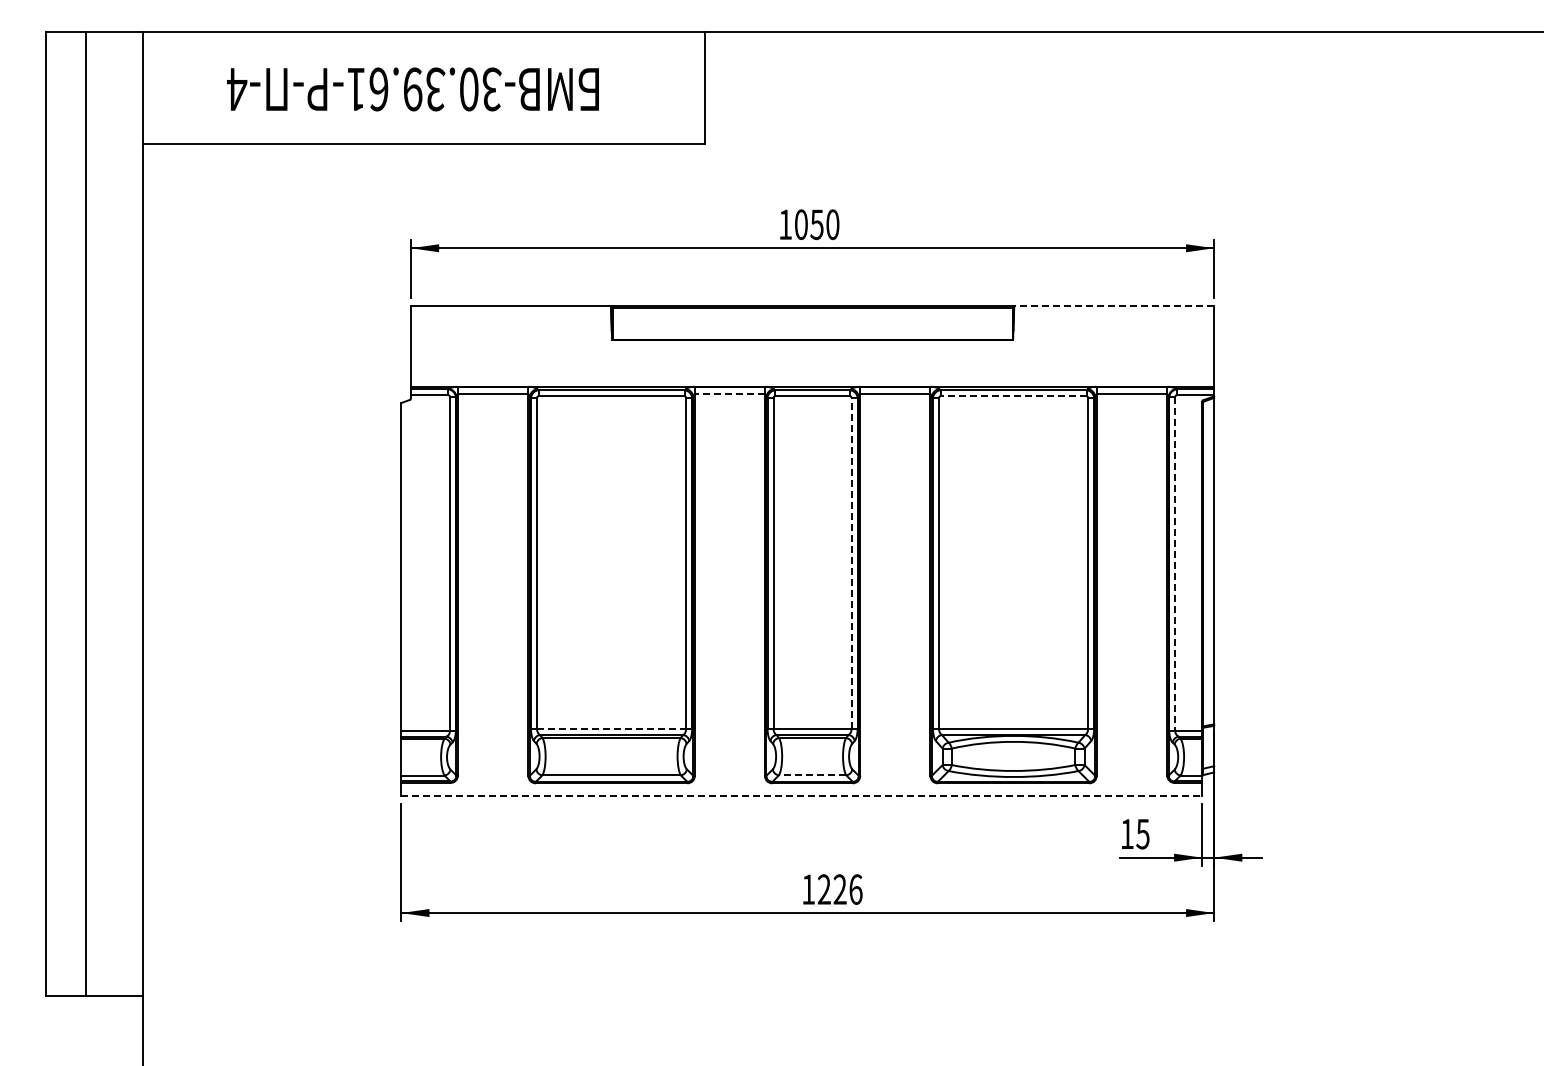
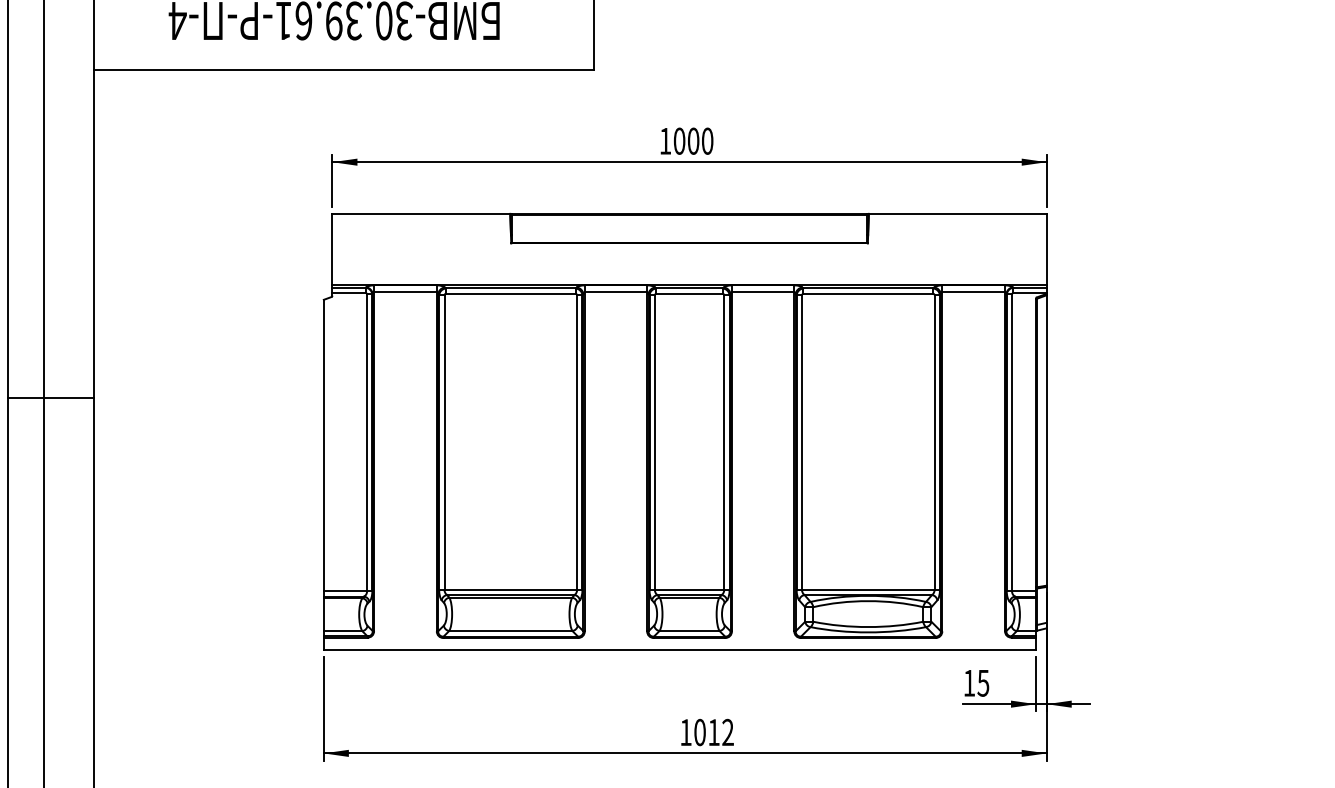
text: (816, 224) -> (693, 141), 1050 -> 1000
line: (1114, 306) -> (958, 213), dashed -> solid
line: (729, 394) -> (615, 292), dashed -> solid
line: (1013, 396) -> (868, 294), dashed -> solid
line: (94, 513) -> (50, 398), added
line: (851, 563) -> (724, 442), dashed -> solid
line: (1175, 563) -> (1012, 442), dashed -> solid
line: (611, 729) -> (510, 590), dashed -> solid
line: (812, 775) -> (689, 631), dashed -> solid
line: (802, 796) -> (680, 649), dashed -> solid
text: (839, 889) -> (713, 732), 1226 -> 1012

